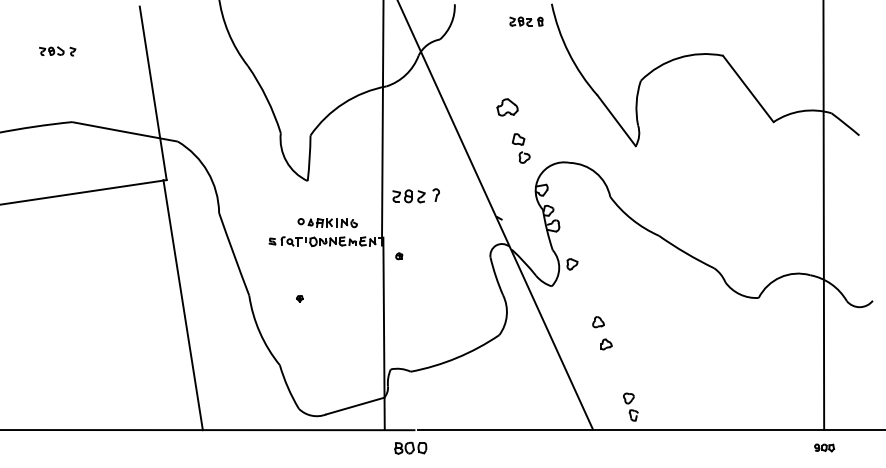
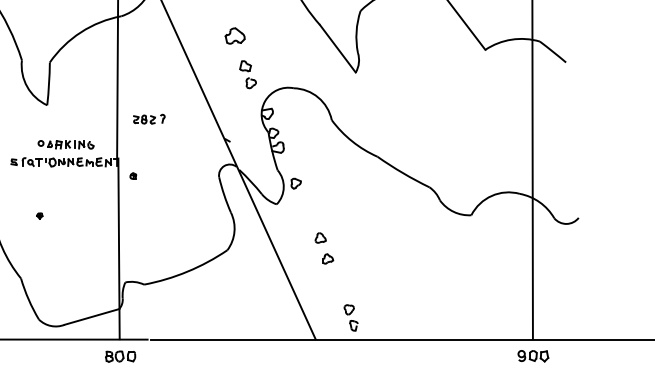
part: (416, 195) -> (149, 118), size x0.71
part: (410, 447) -> (120, 355), moved
part: (824, 447) -> (533, 355), size x1.67

